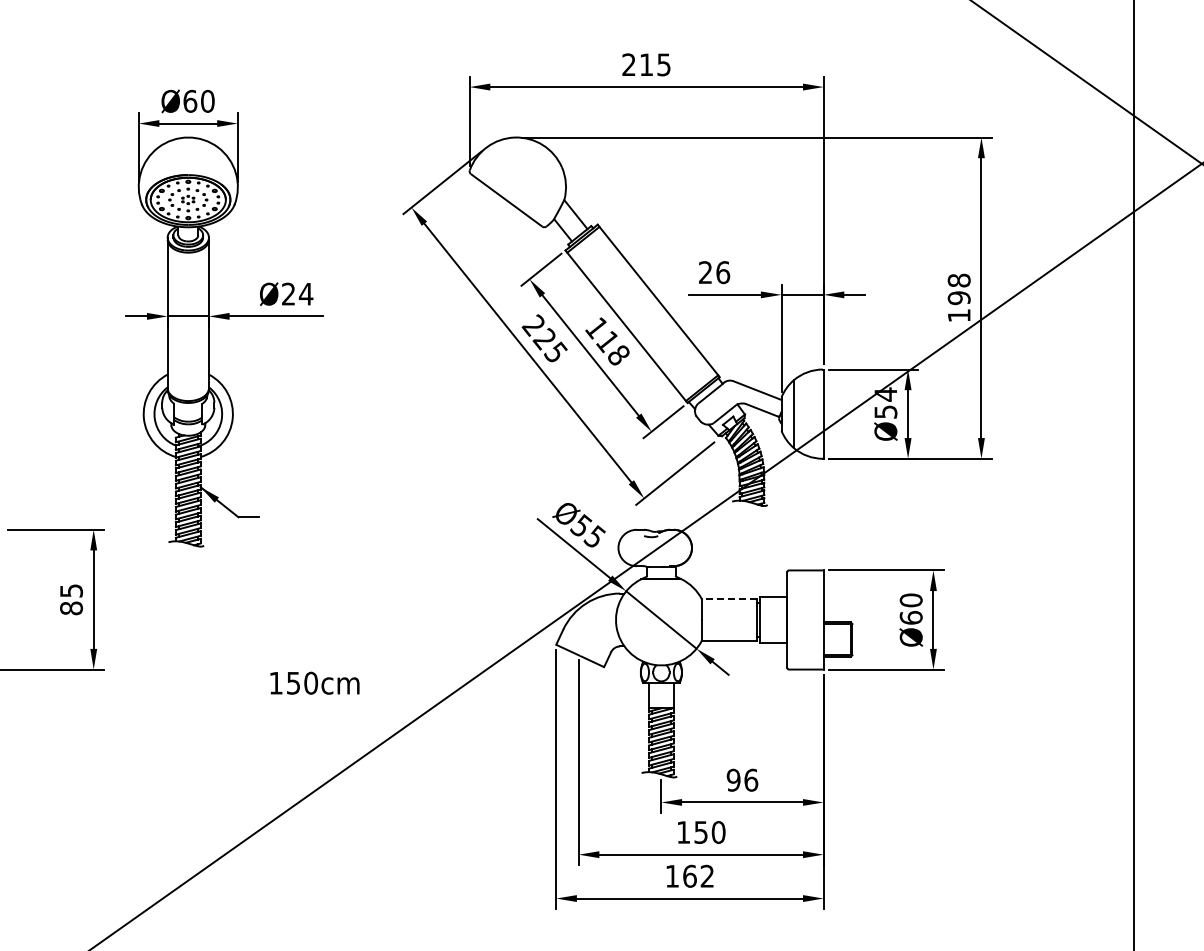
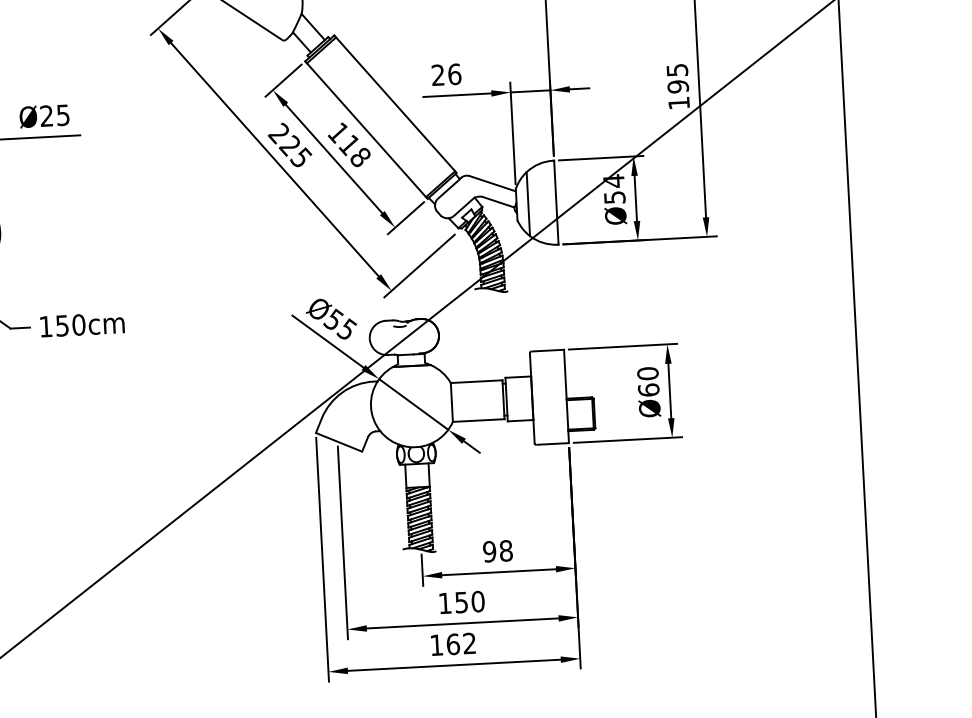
text: (958, 280) -> (676, 70), 198 -> 195
text: (305, 294) -> (62, 115), Ø24 -> Ø25
line: (728, 599) -> (475, 381), dashed -> solid
text: (314, 682) -> (82, 324), moved
text: (751, 779) -> (506, 550), 96 -> 98

